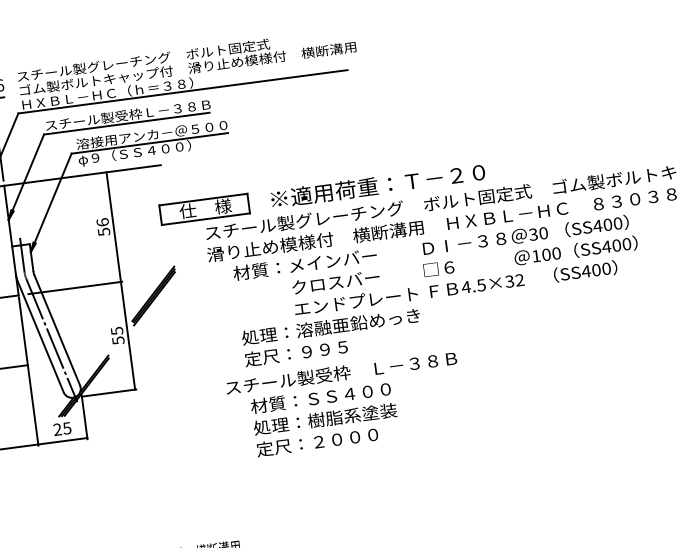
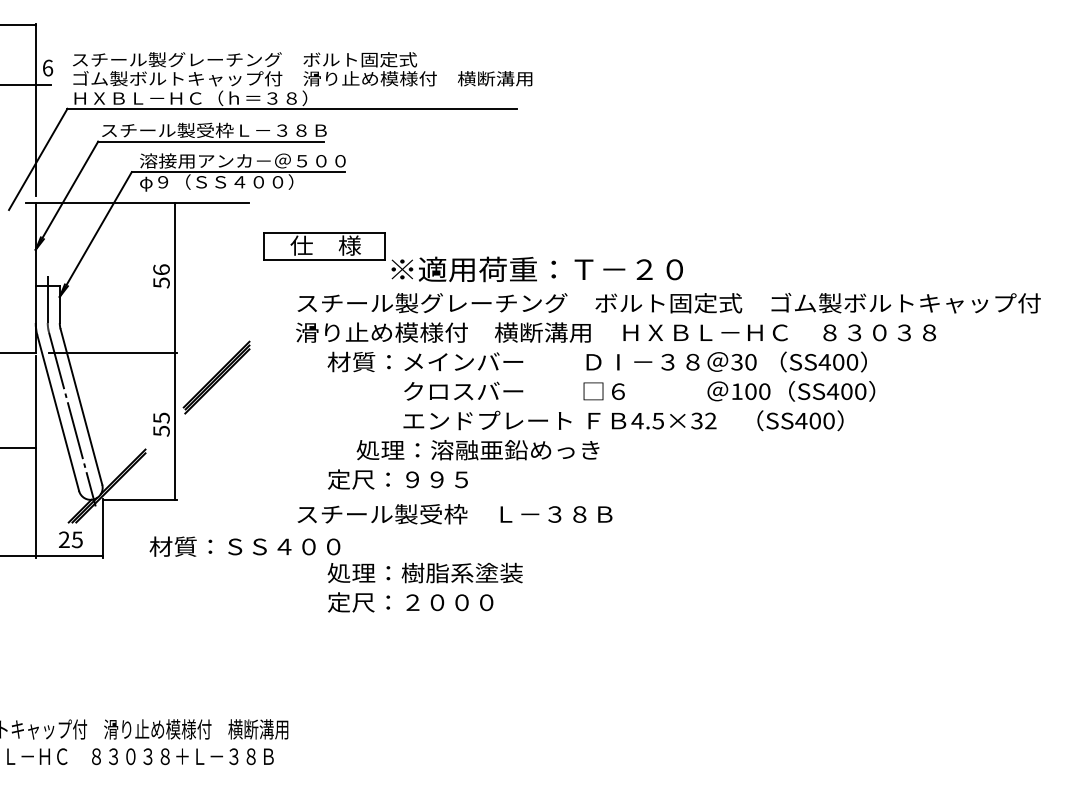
part: (204, 209) -> (324, 246), moved
text: (330, 327) -> (477, 450), moved
text: (320, 397) -> (244, 546), moved

